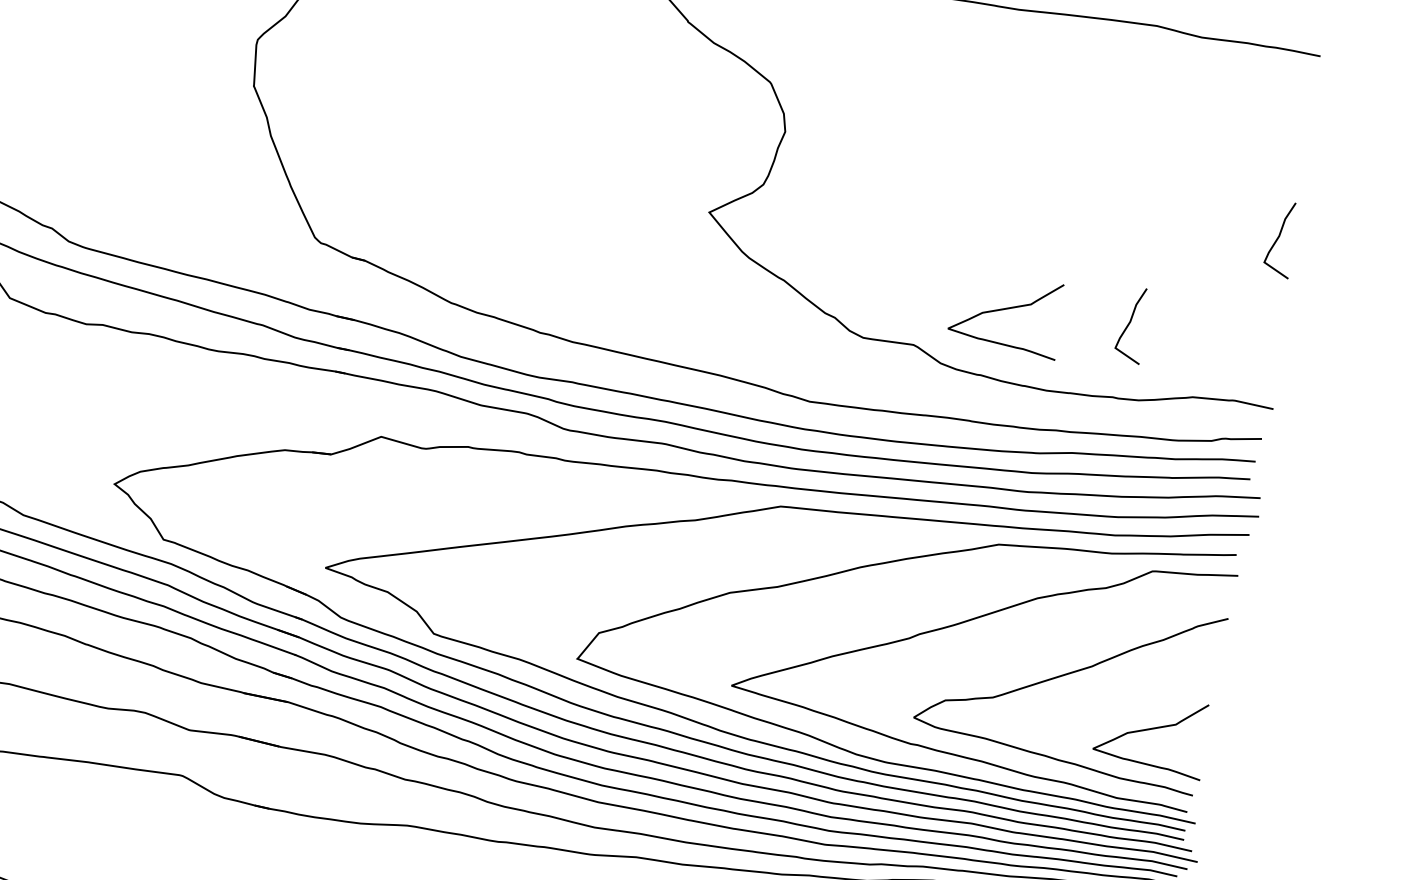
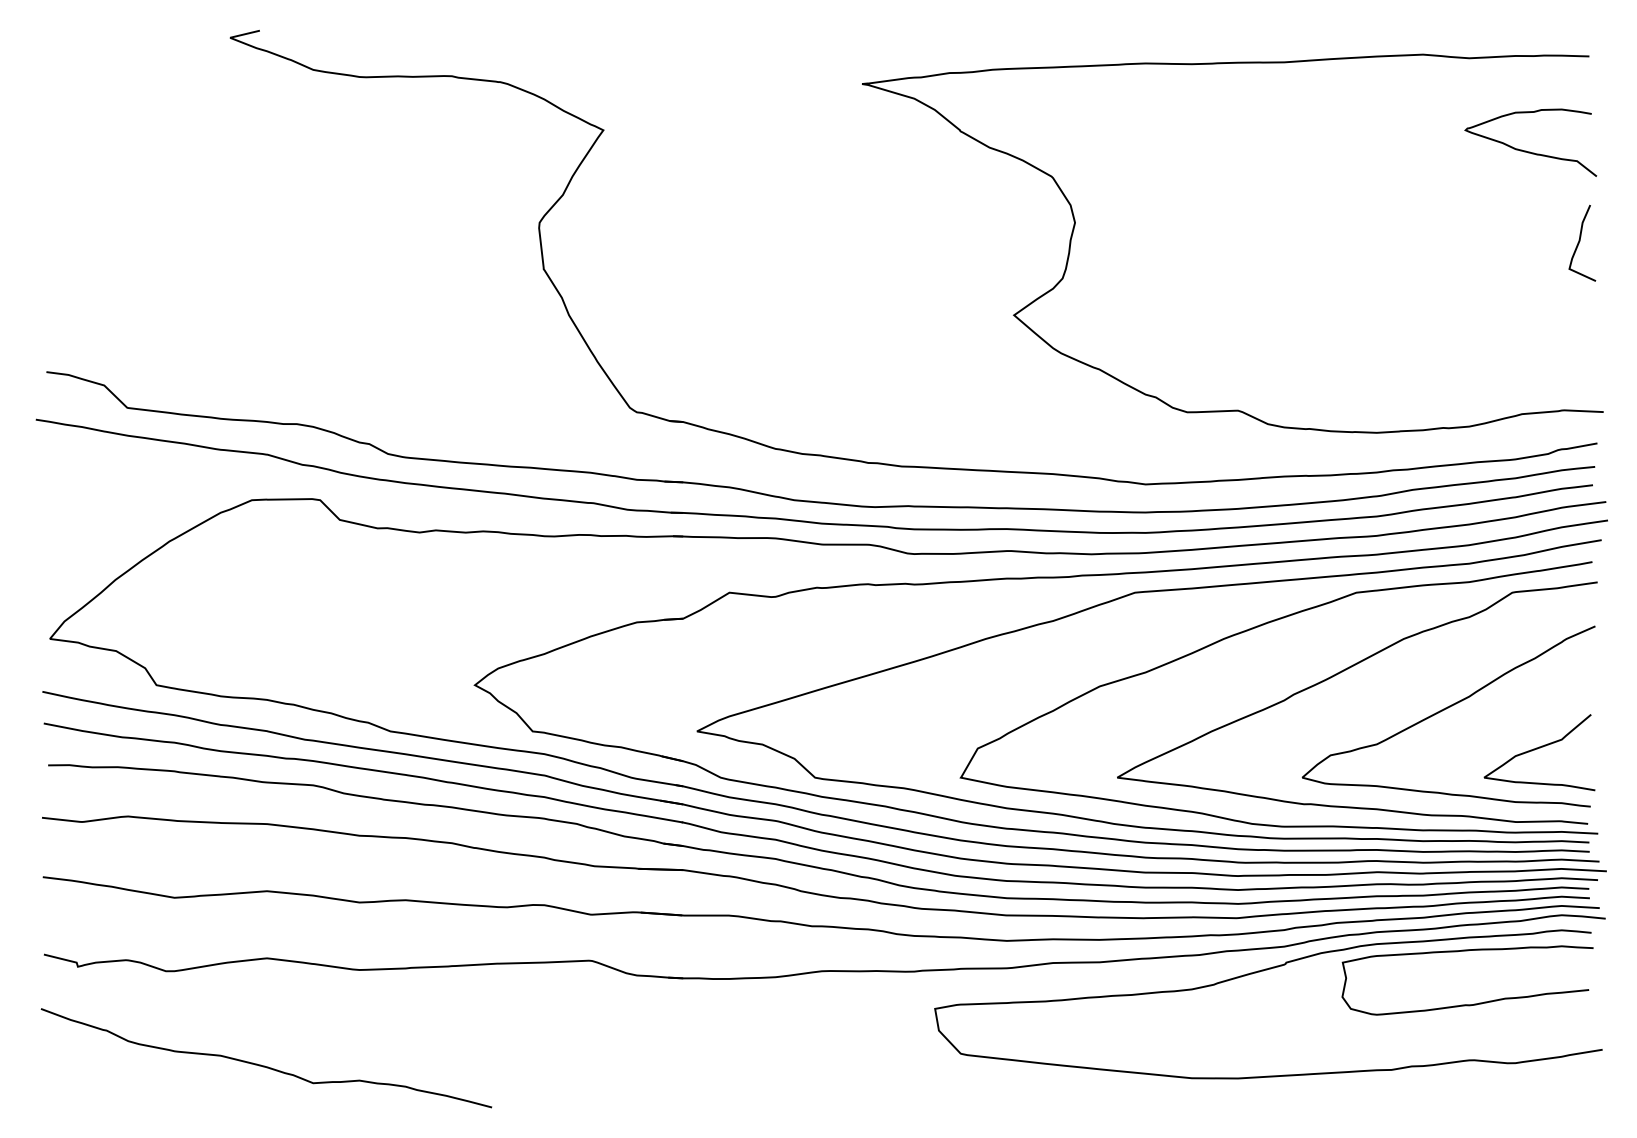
curve: (1242, 138) -> (1526, 150), added
curve: (1005, 310) -> (1322, 360), removed
curve: (1131, 322) -> (1448, 351), removed

